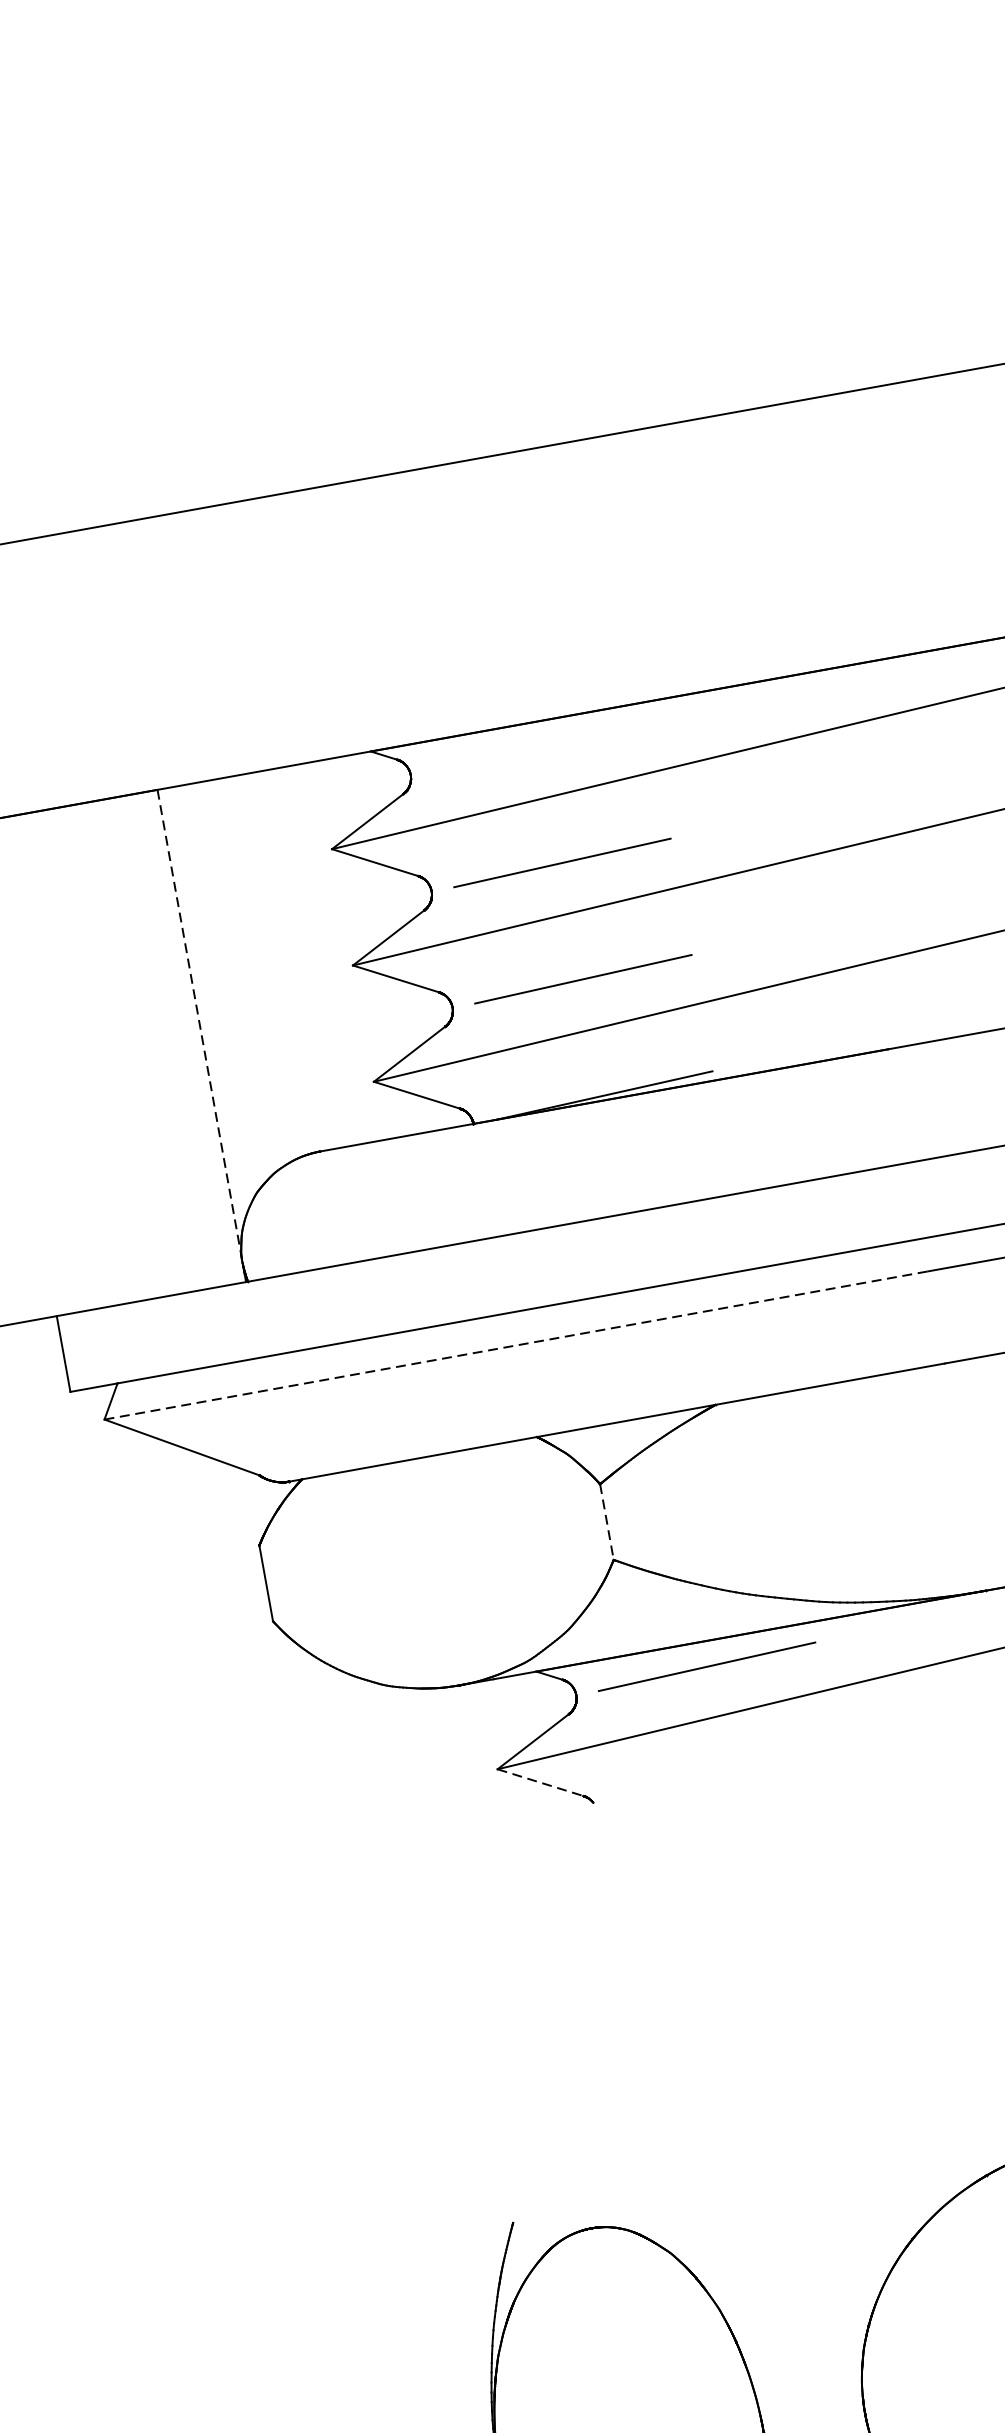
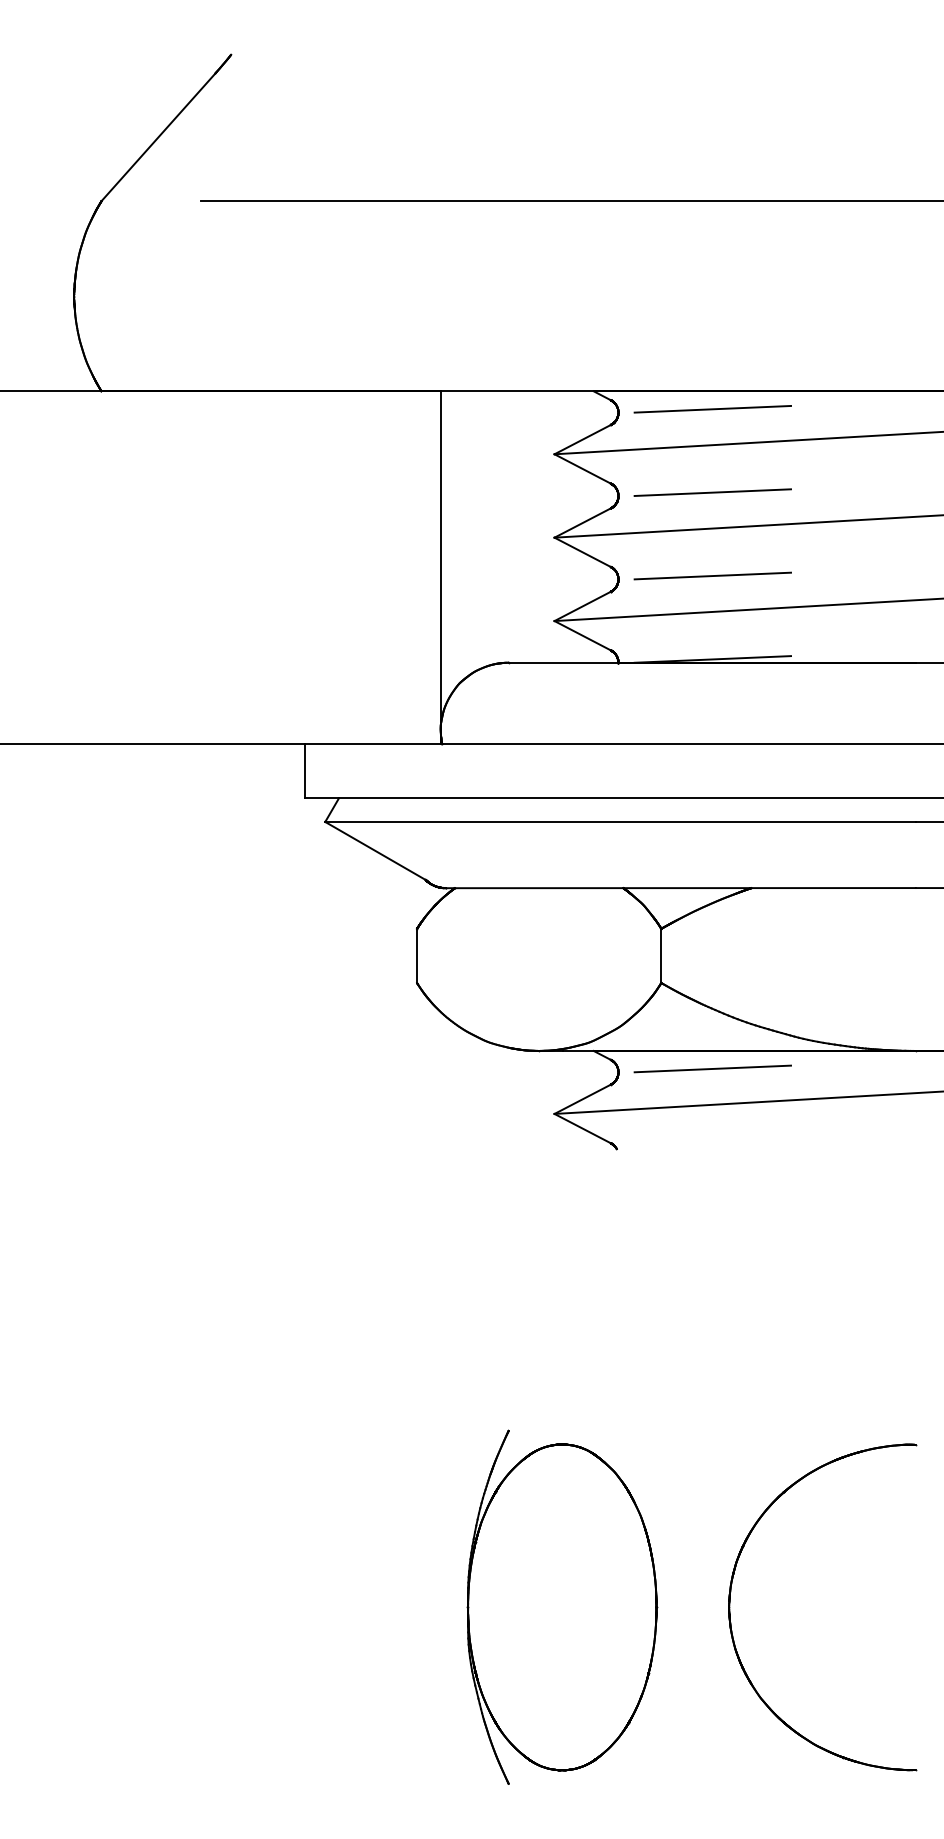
line: (540, 745) -> (712, 408), added
line: (201, 1037) -> (440, 568), dashed -> solid
line: (517, 1344) -> (621, 821), dashed -> solid
line: (607, 1522) -> (661, 956), dashed -> solid
line: (540, 1782) -> (582, 1128), dashed -> solid

